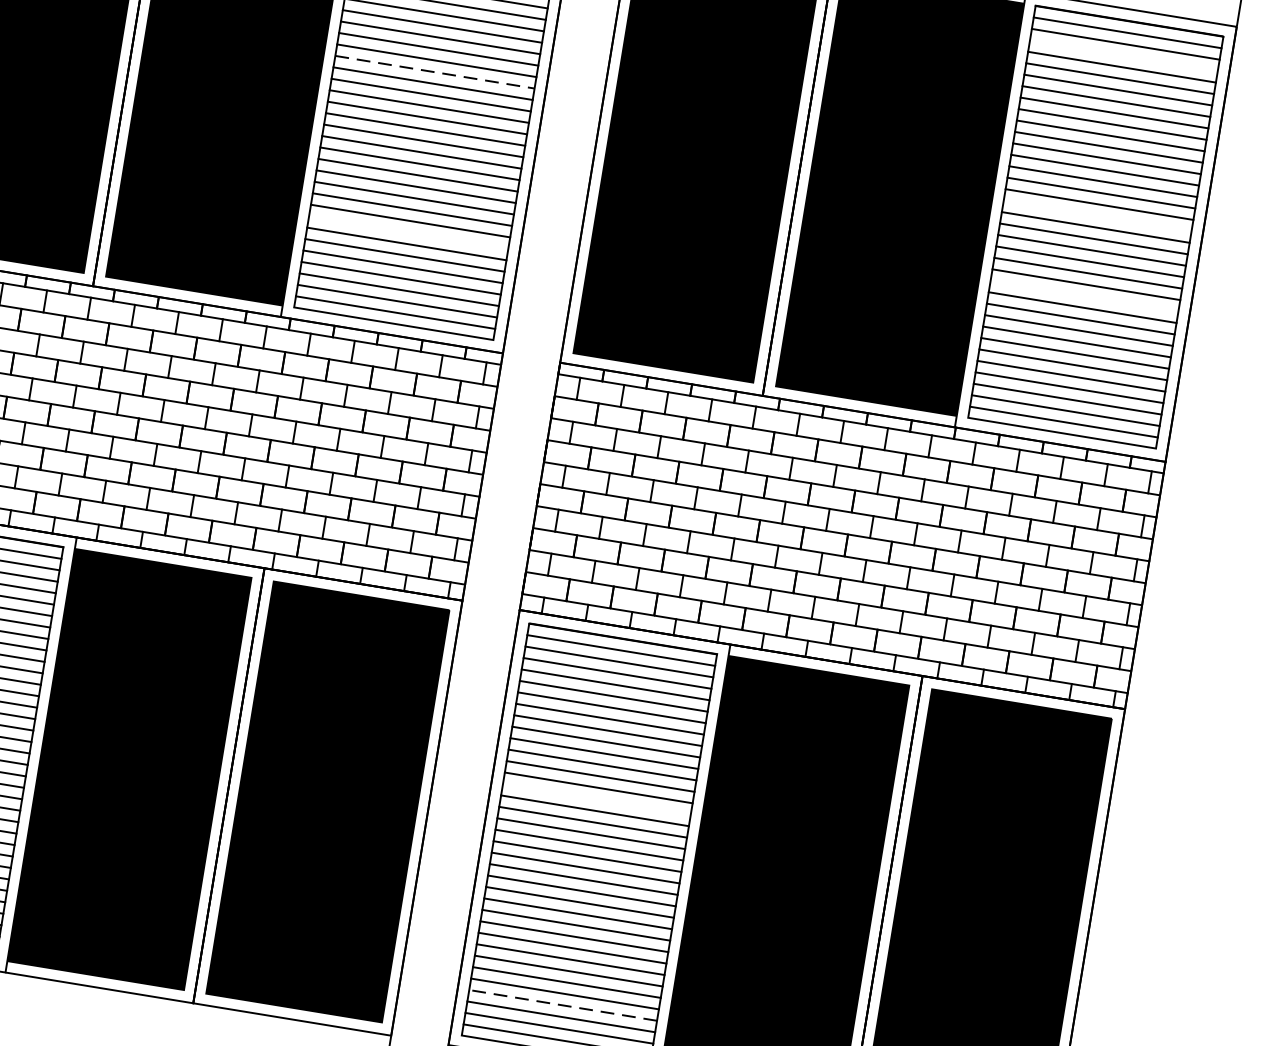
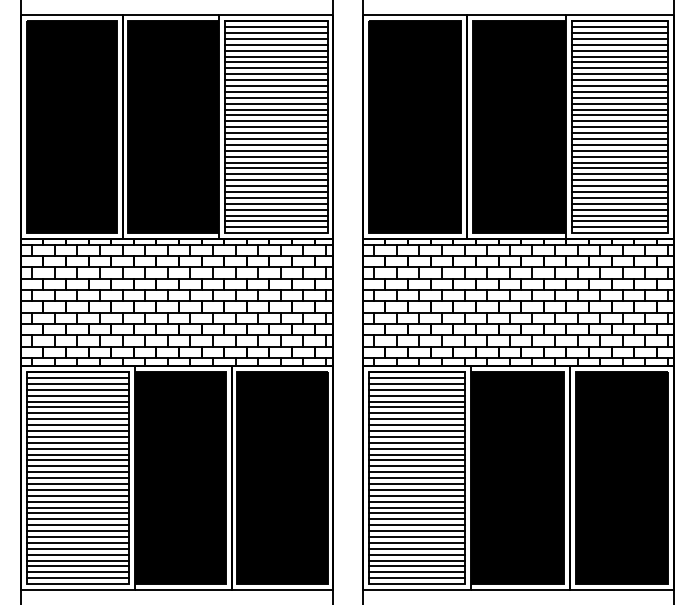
line: (1123, 54) -> (619, 38), added
line: (435, 71) -> (276, 103), dashed -> solid
line: (1096, 216) -> (619, 121), added
line: (408, 233) -> (276, 186), added
line: (1083, 295) -> (619, 162), added
line: (595, 799) -> (416, 454), added
line: (562, 1005) -> (416, 560), dashed -> solid

